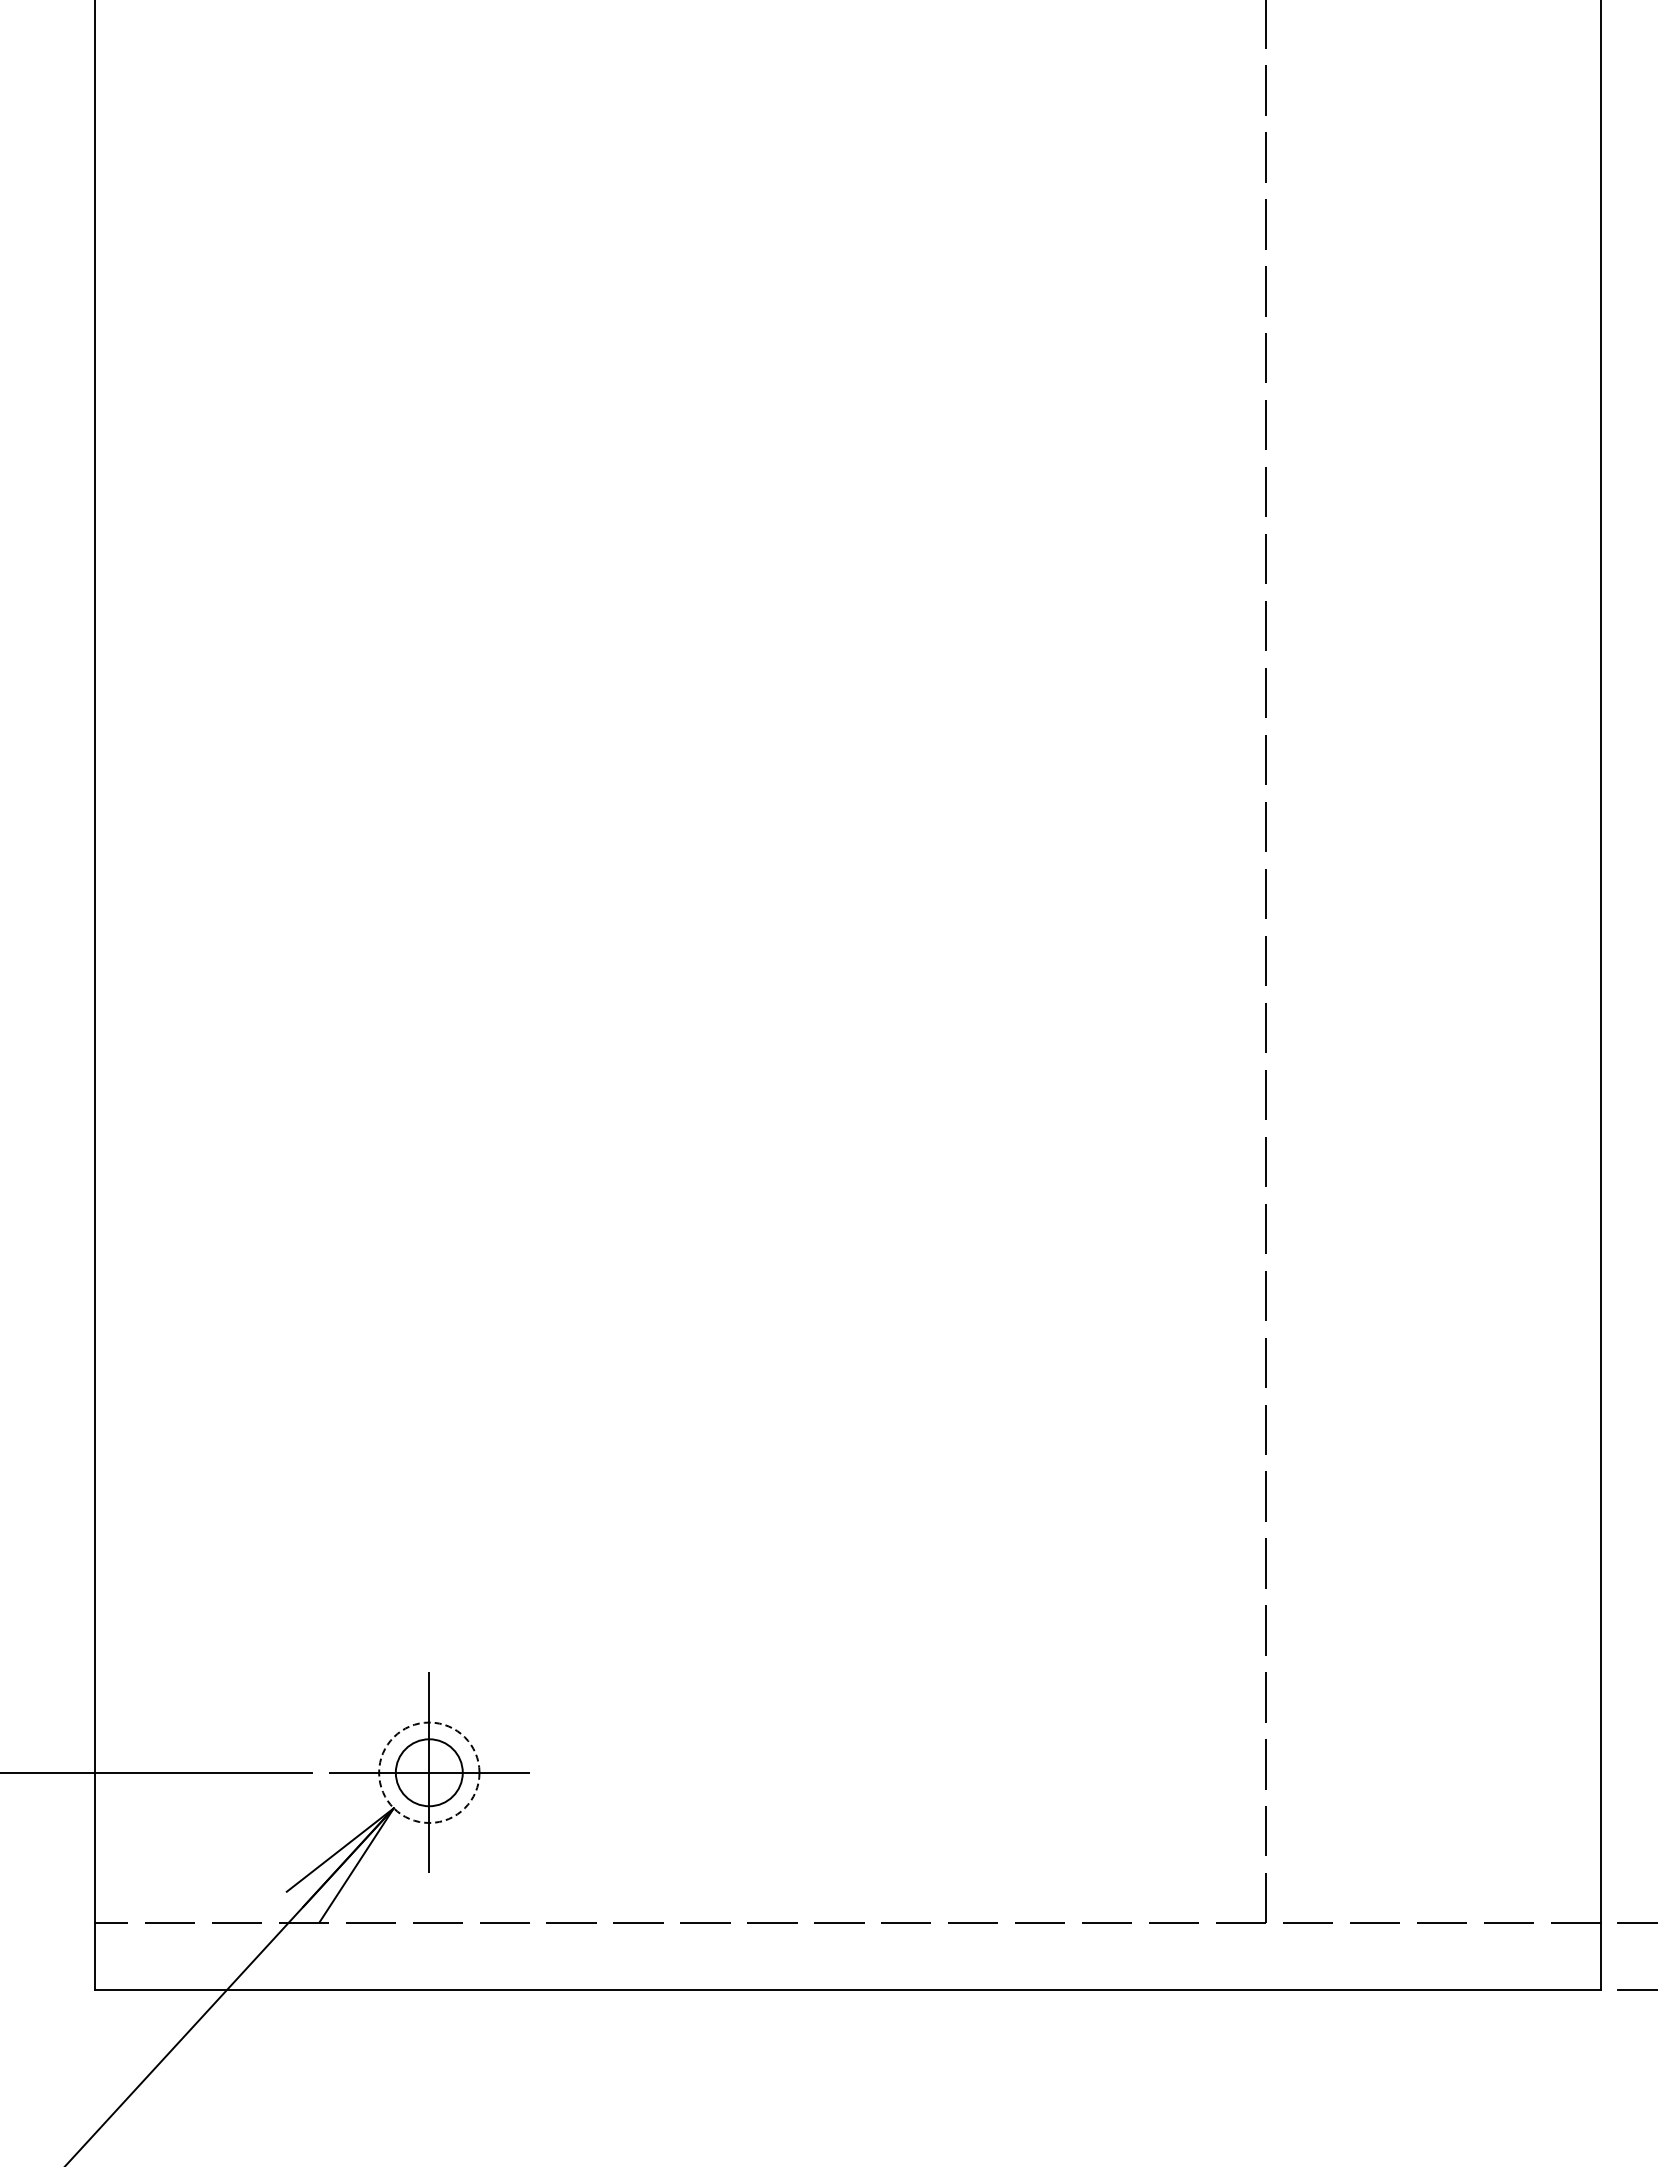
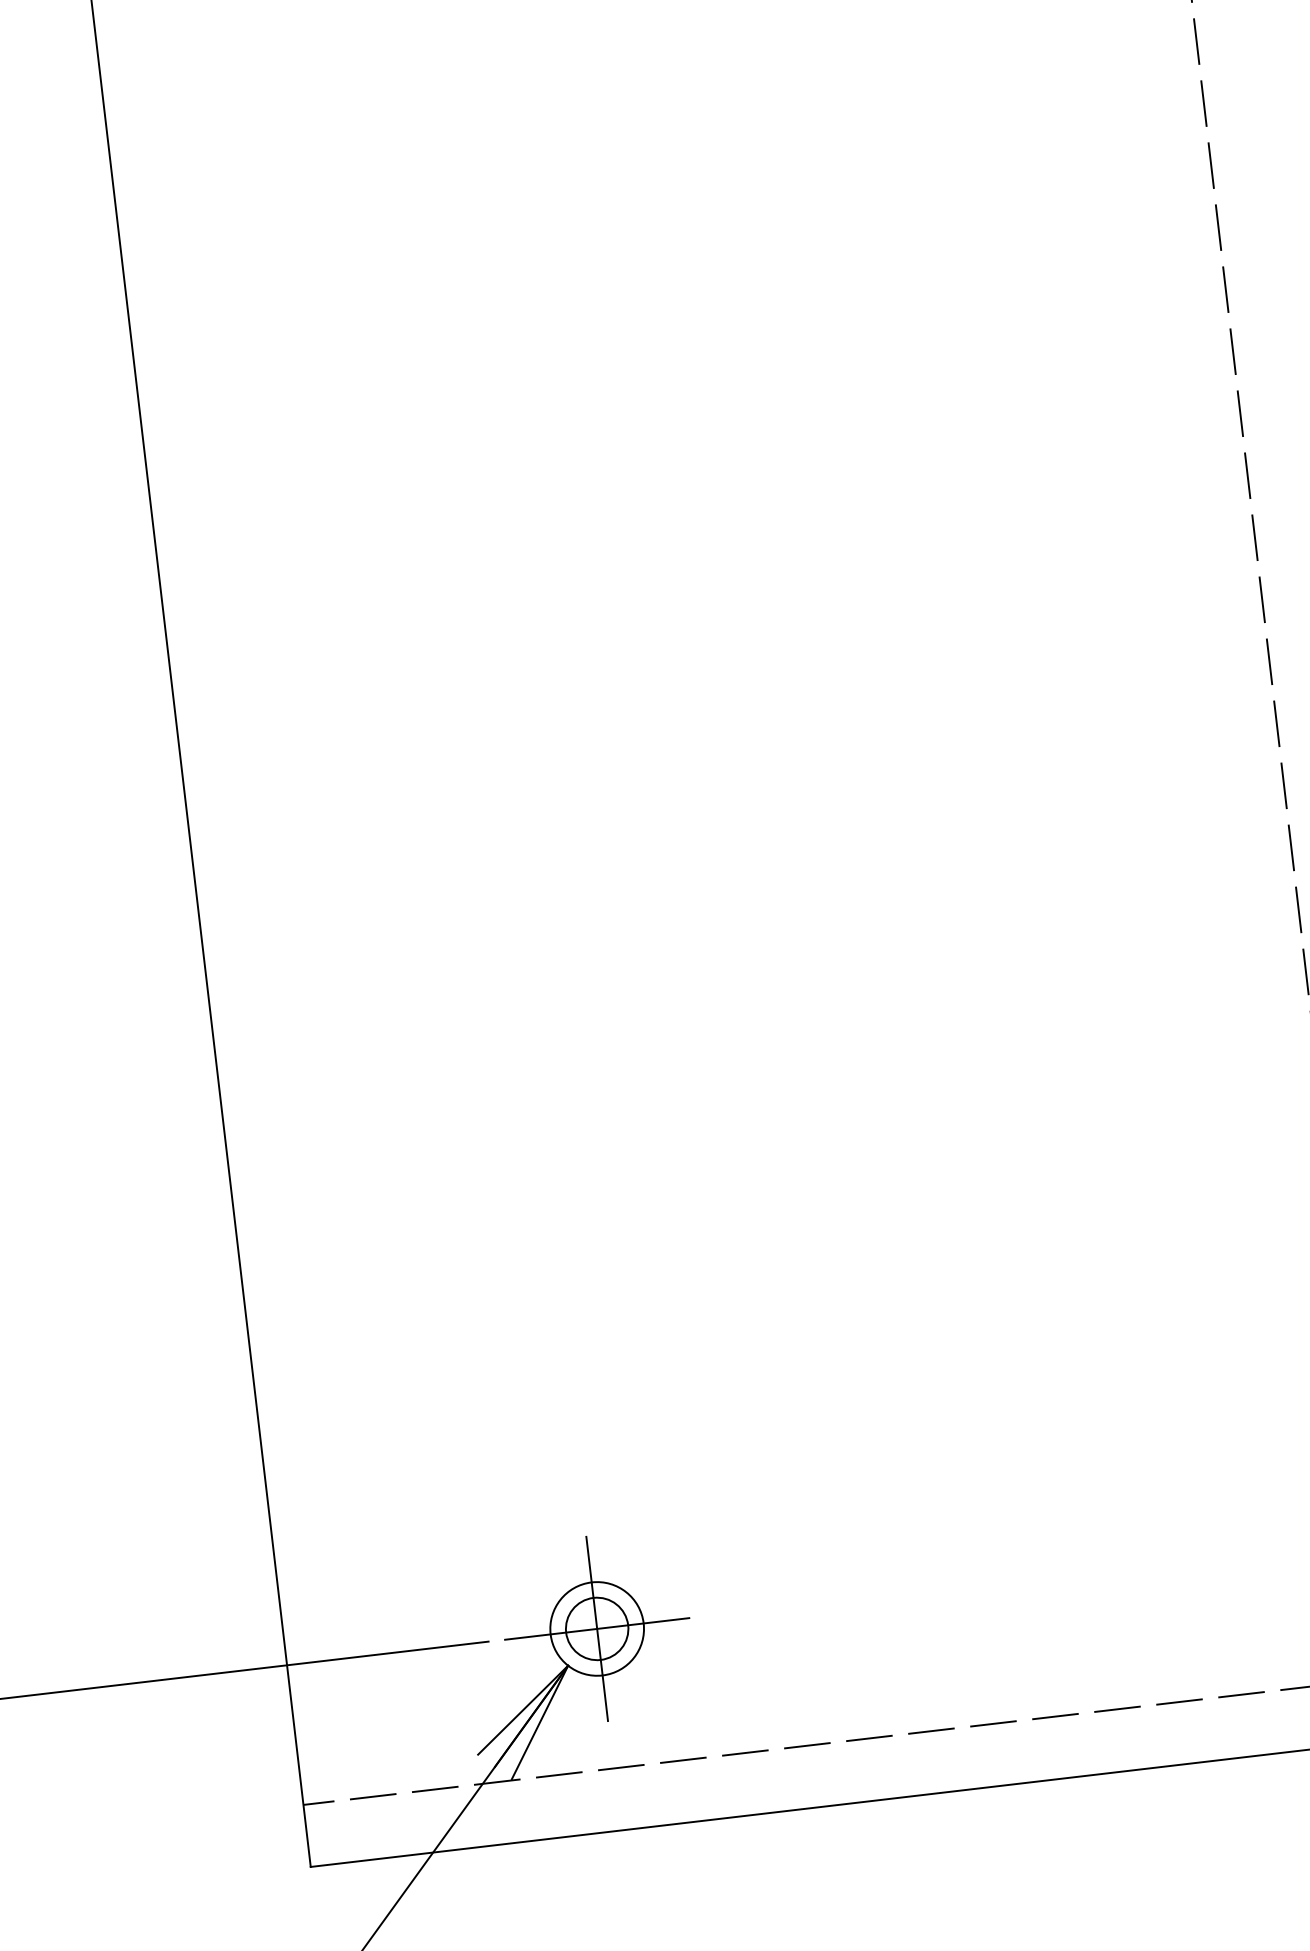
circle: (429, 1772) -> (597, 1628), dashed -> solid

